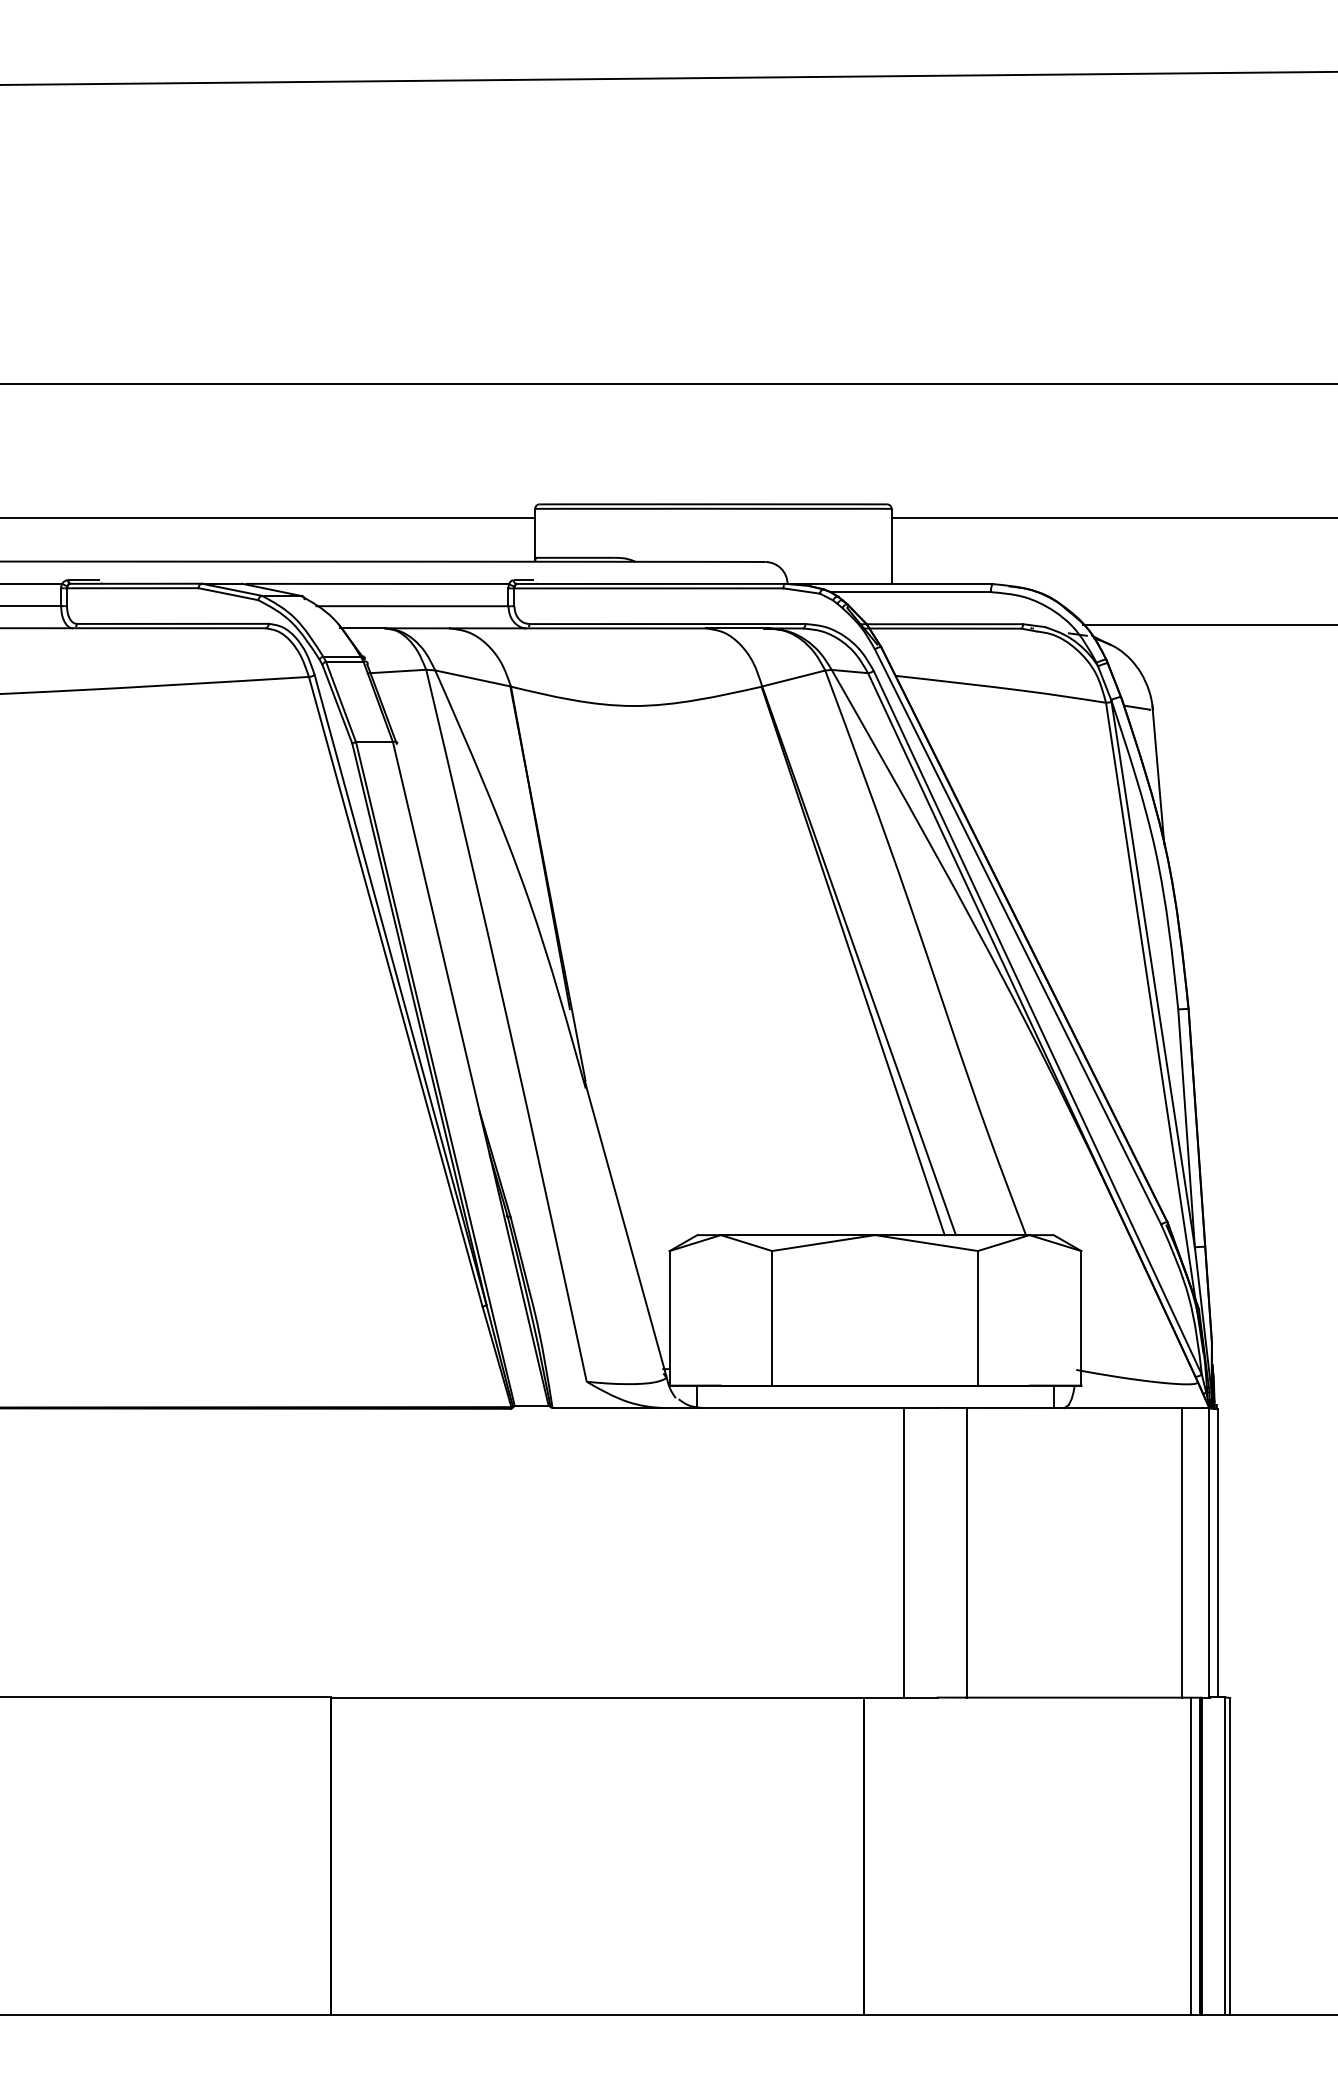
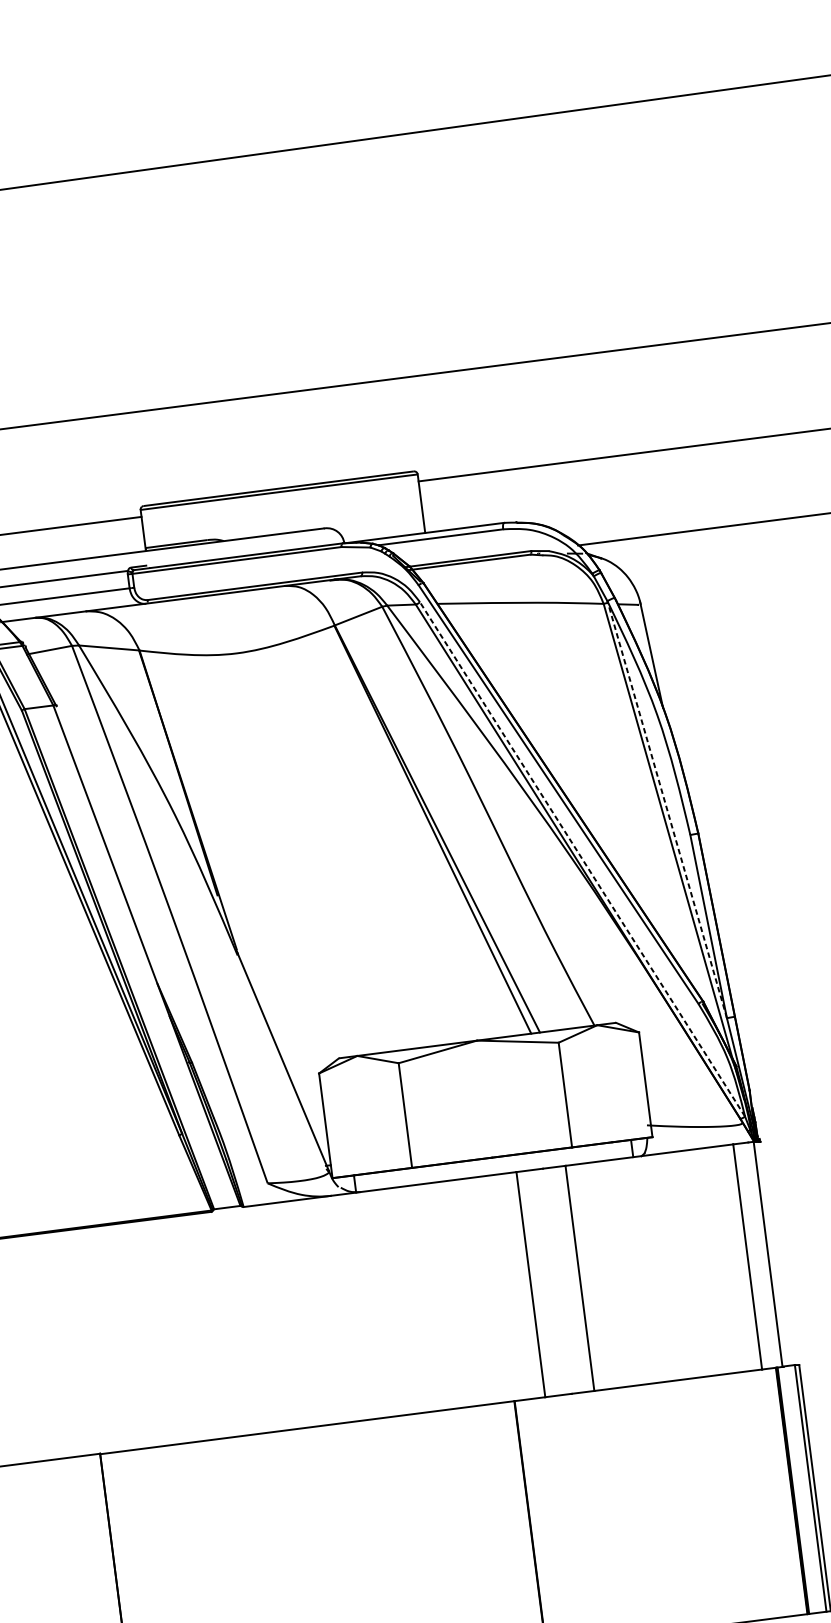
line: (1153, 974) -> (667, 810), solid -> dashed
line: (1037, 1022) -> (582, 859), solid -> dashed
line: (1217, 1553) -> (775, 1253), removed
line: (1190, 1855) -> (784, 1491), removed

